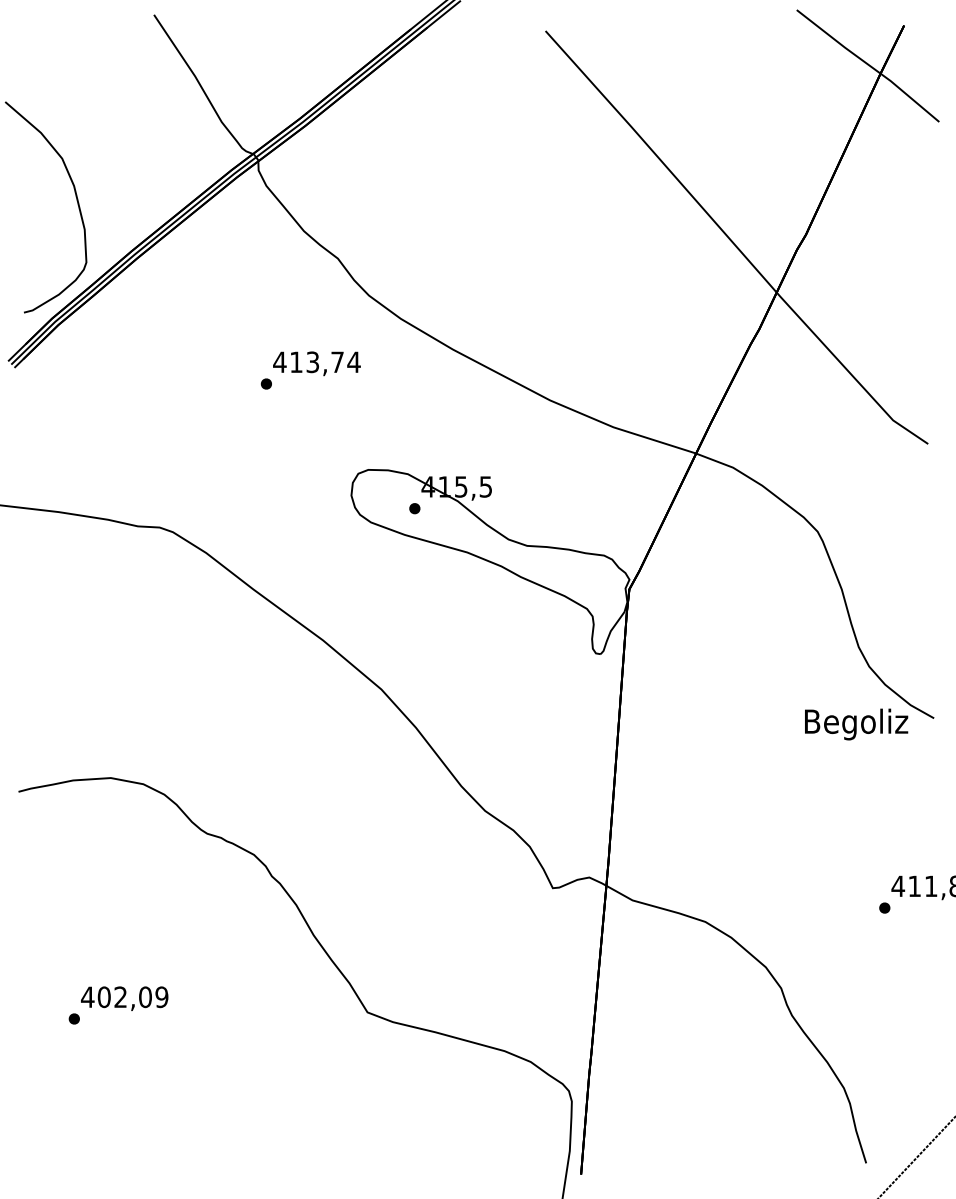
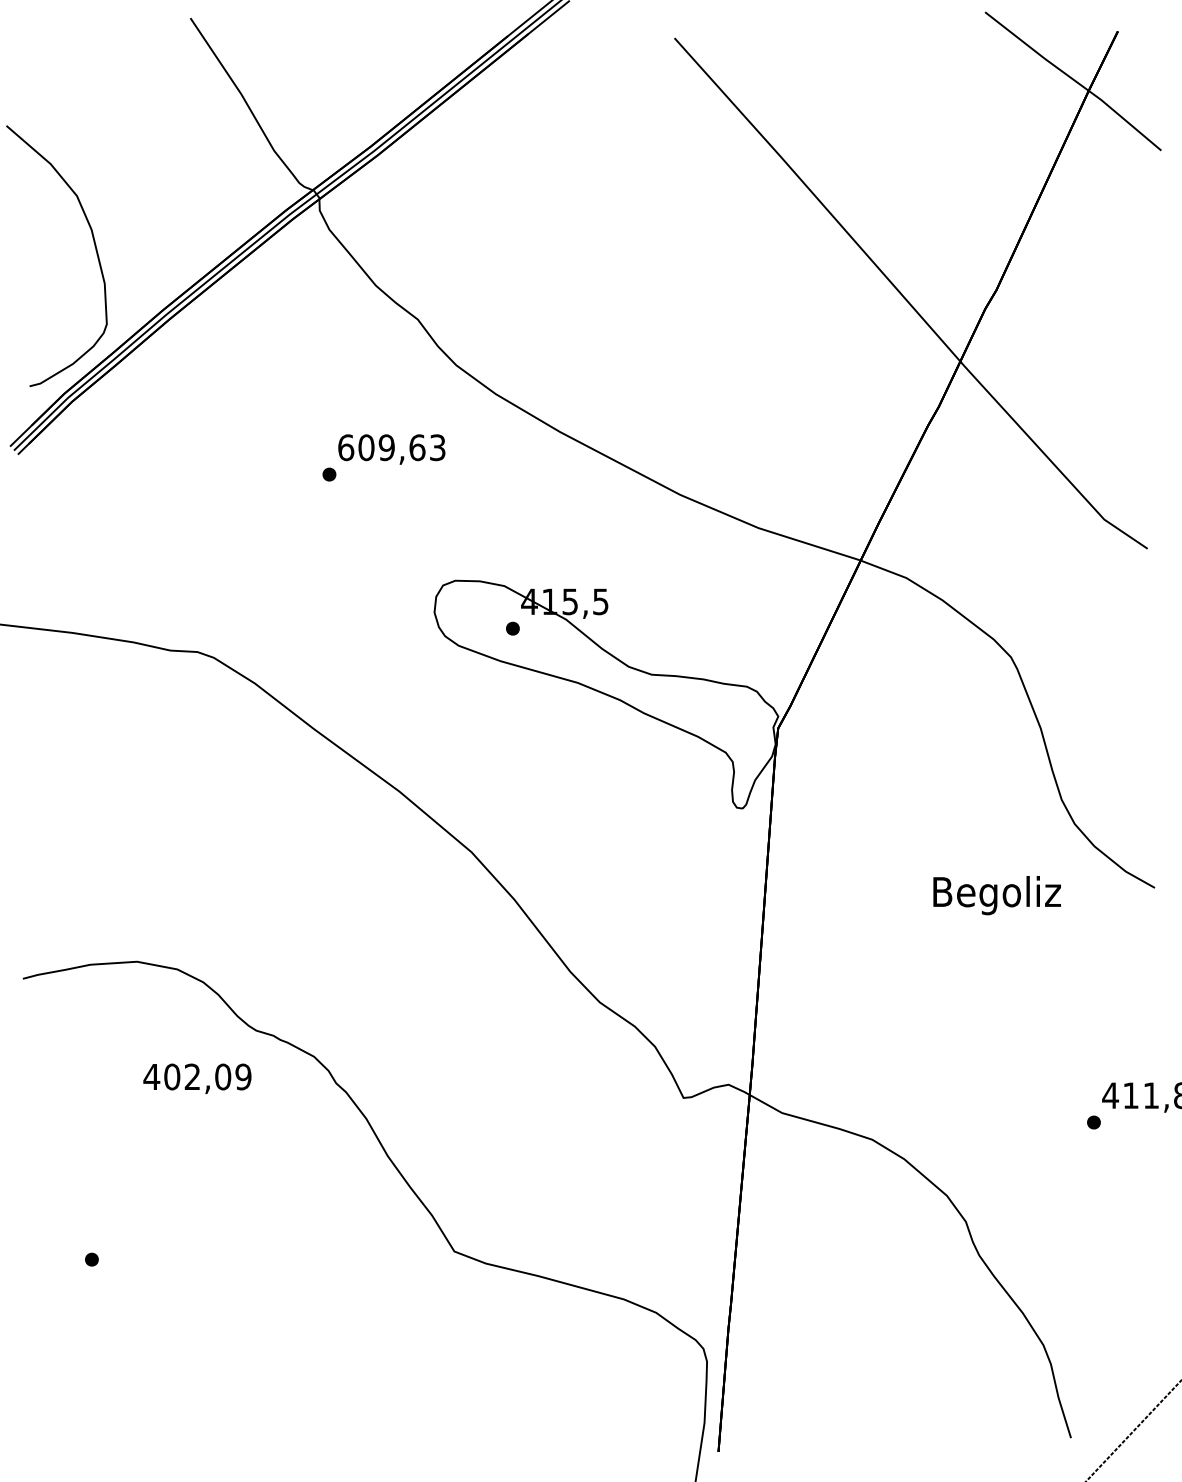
text: (316, 362) -> (391, 447), 413,74 -> 609,63
text: (856, 724) -> (997, 895), moved
text: (124, 998) -> (197, 1078), moved

